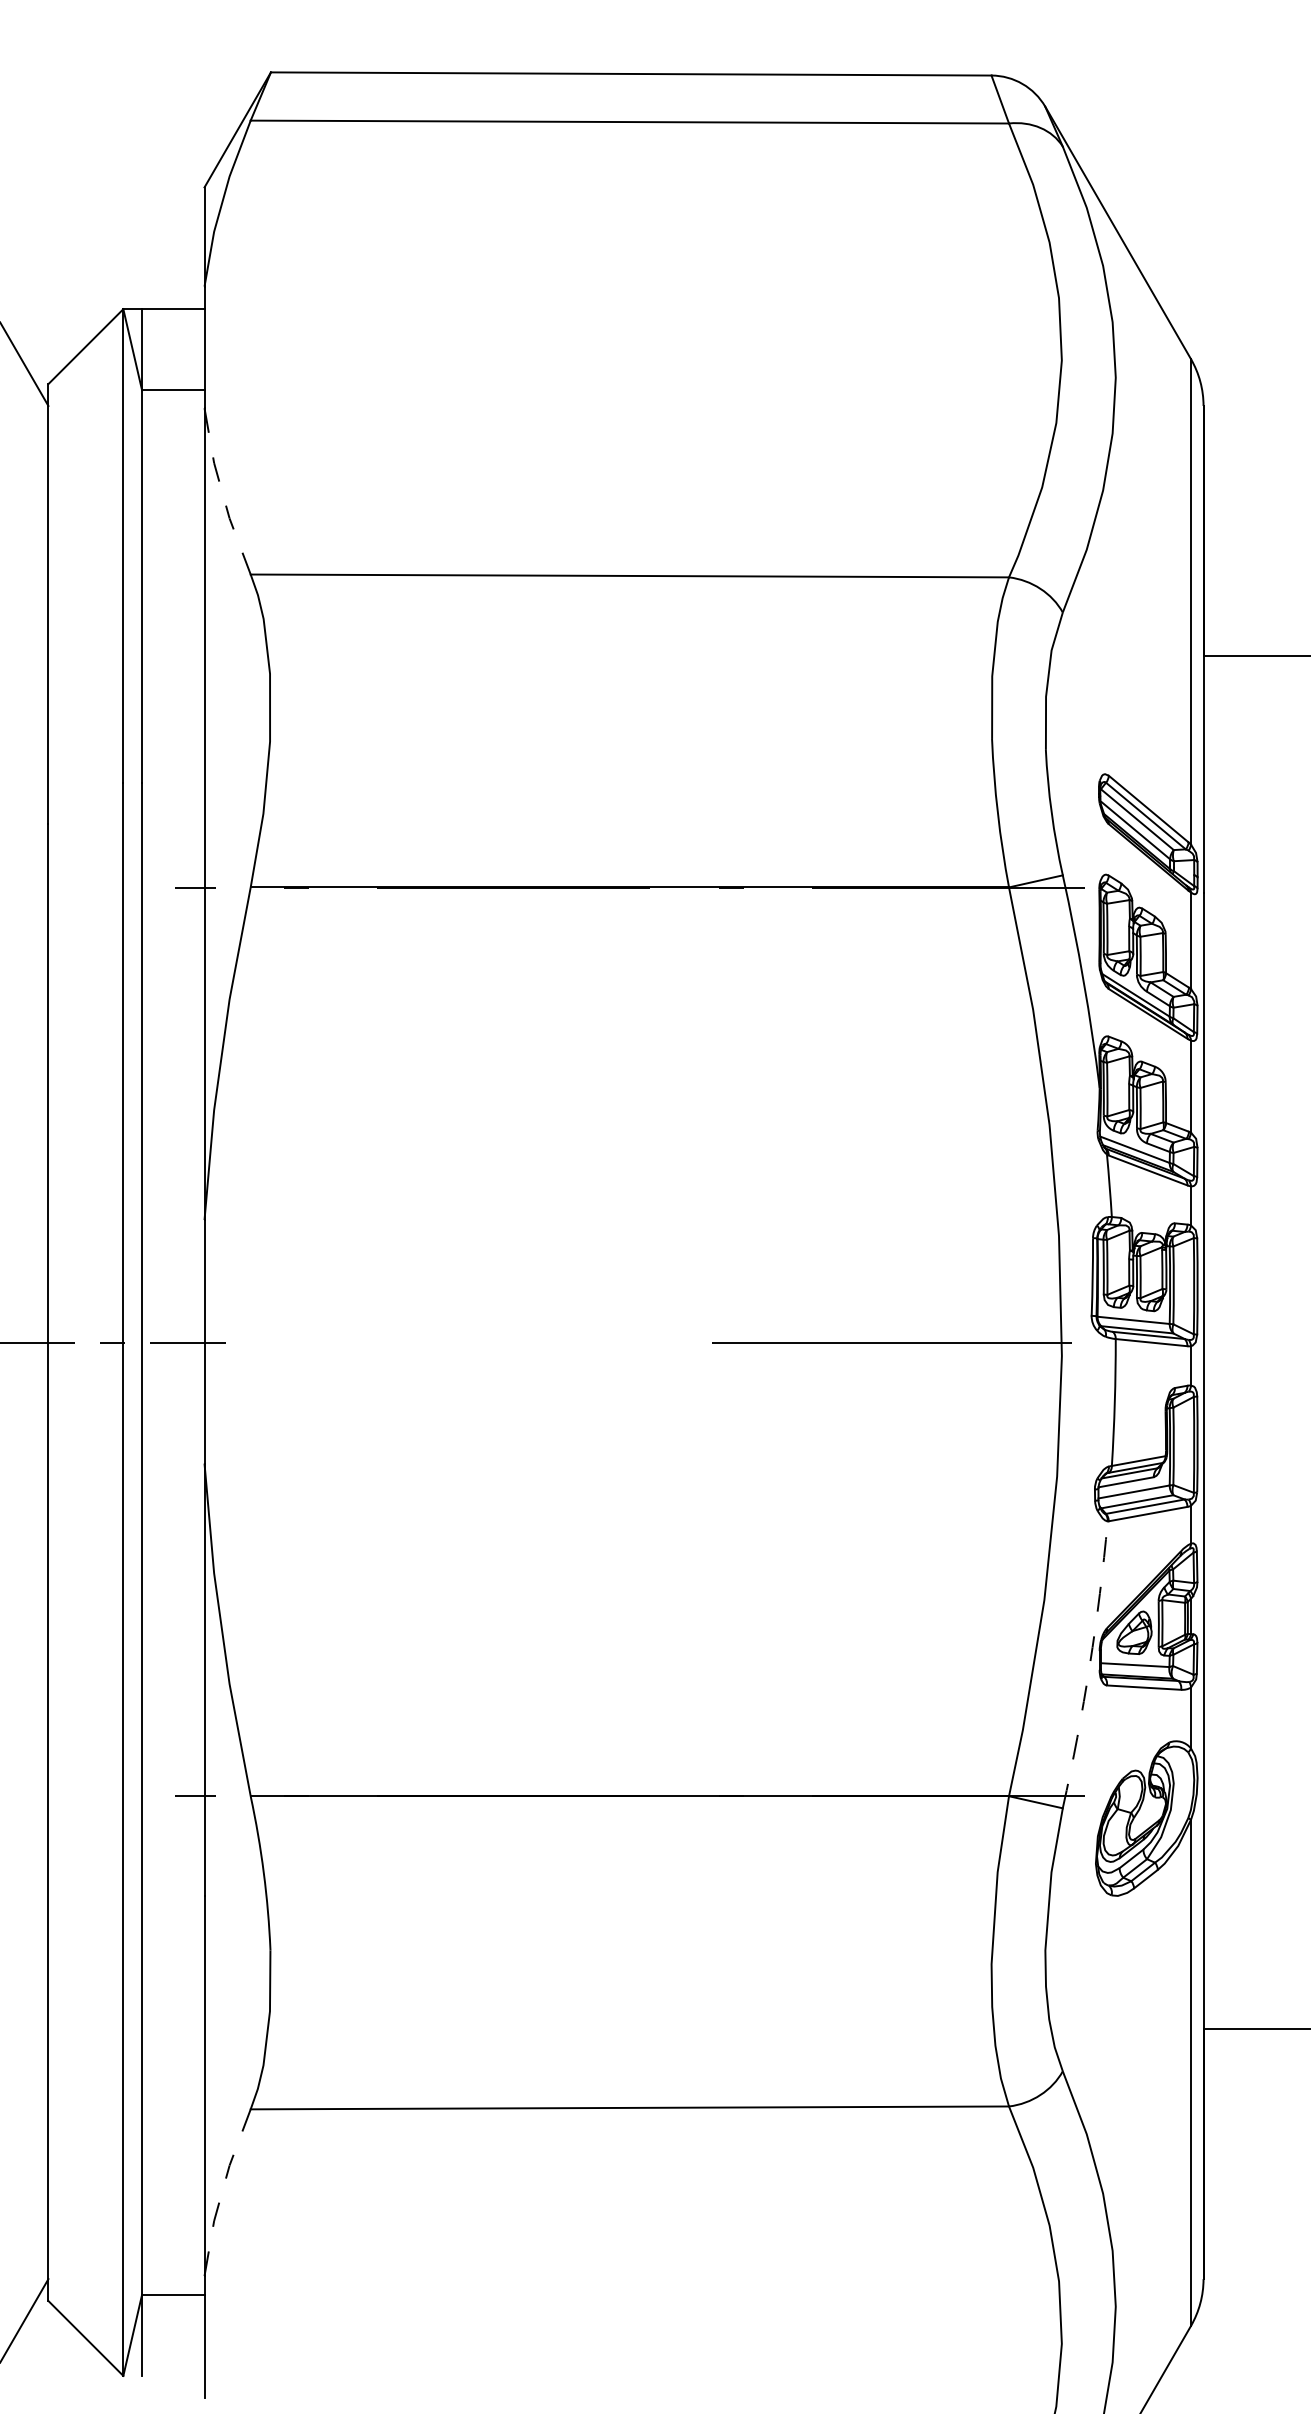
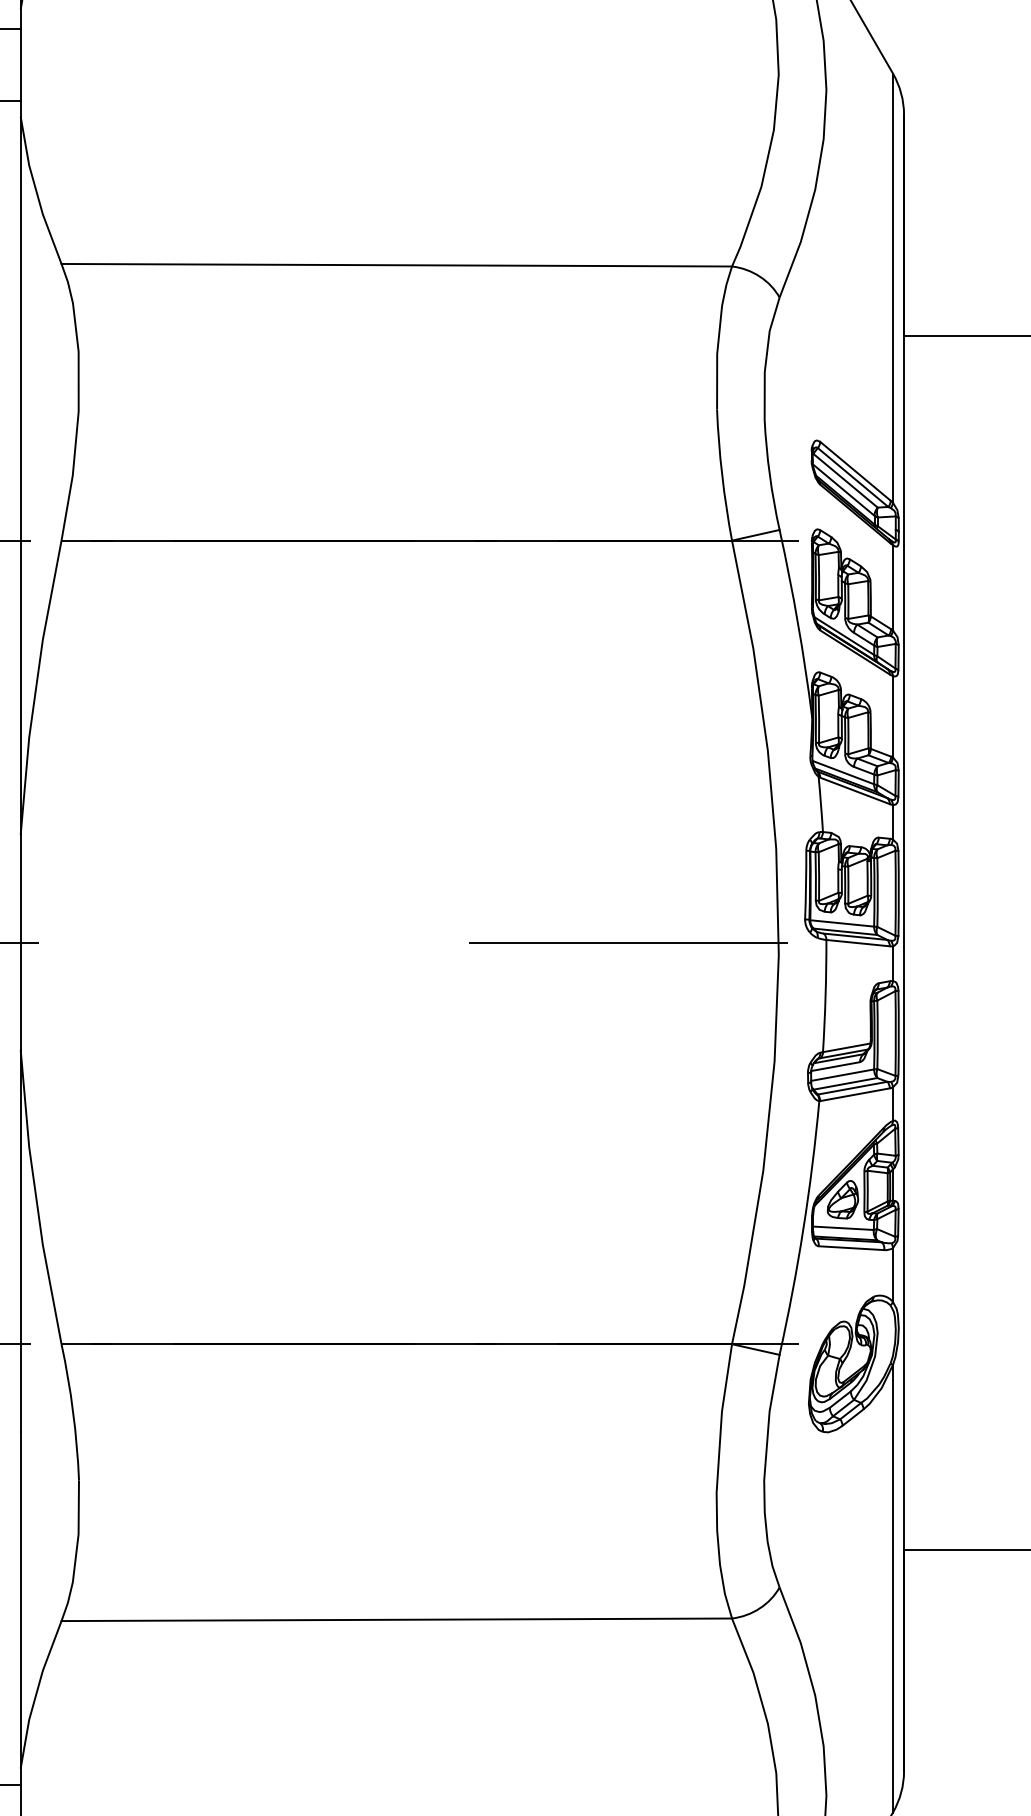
line: (222, 492) -> (36, 191), dashed -> solid
arc: (1089, 1665) -> (803, 1228), dashed -> solid
line: (222, 2191) -> (36, 1693), dashed -> solid

